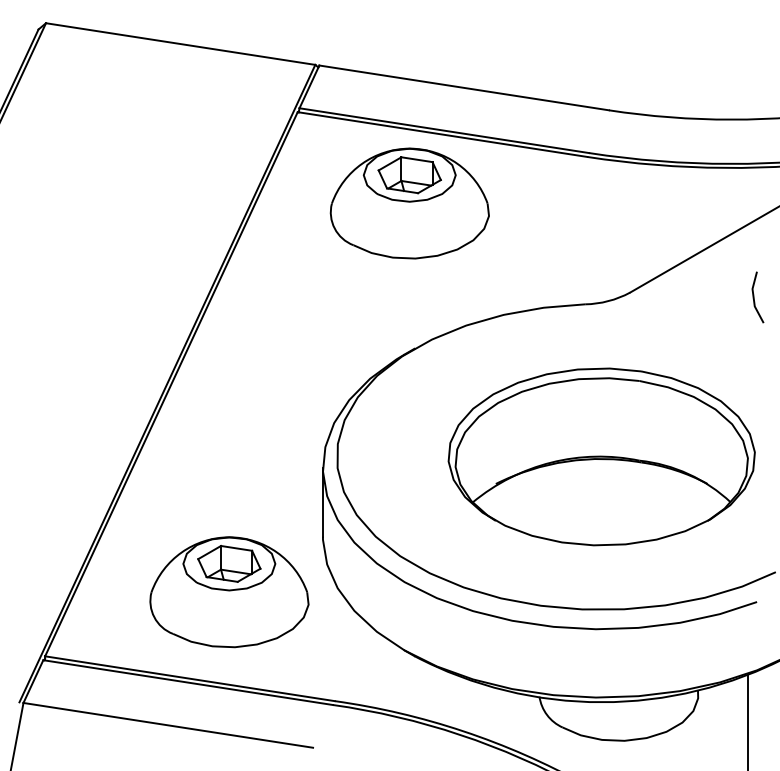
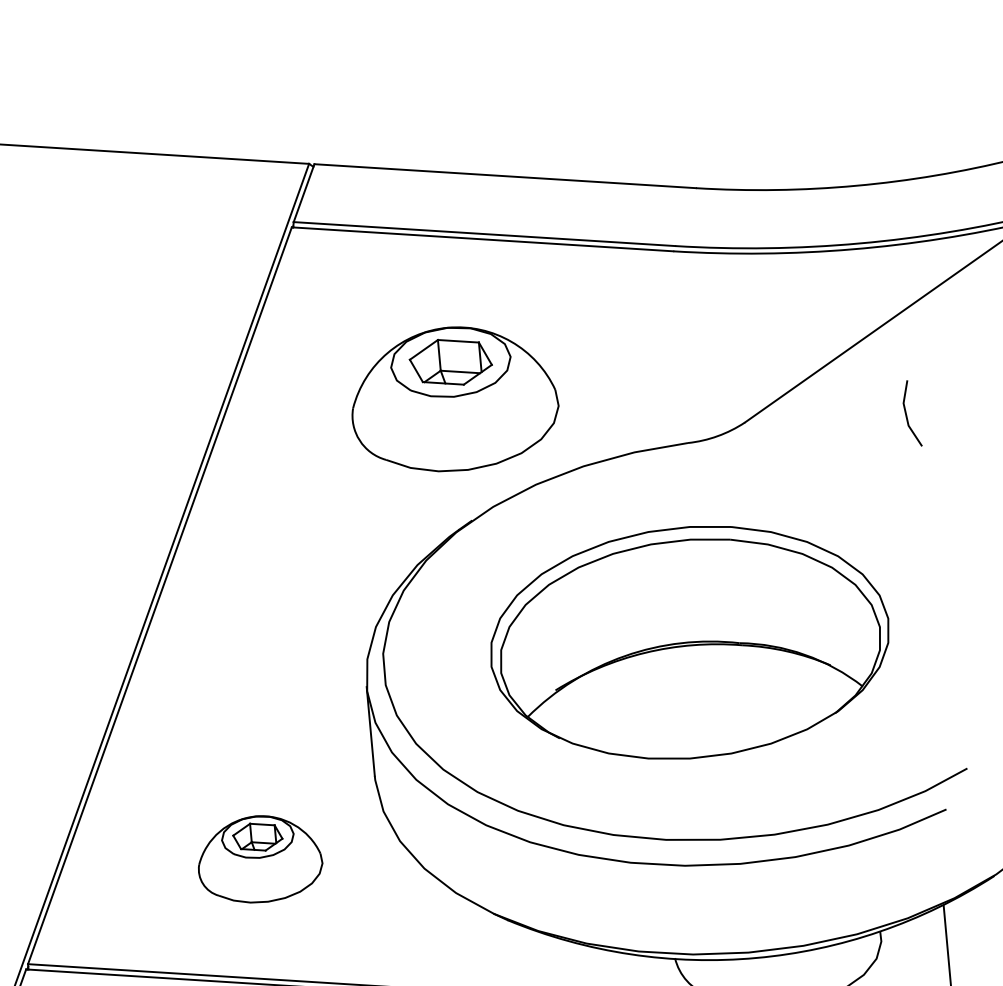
part: (409, 203) -> (453, 399), moved
part: (601, 456) -> (689, 642), moved
part: (229, 592) -> (259, 859), size x0.6

